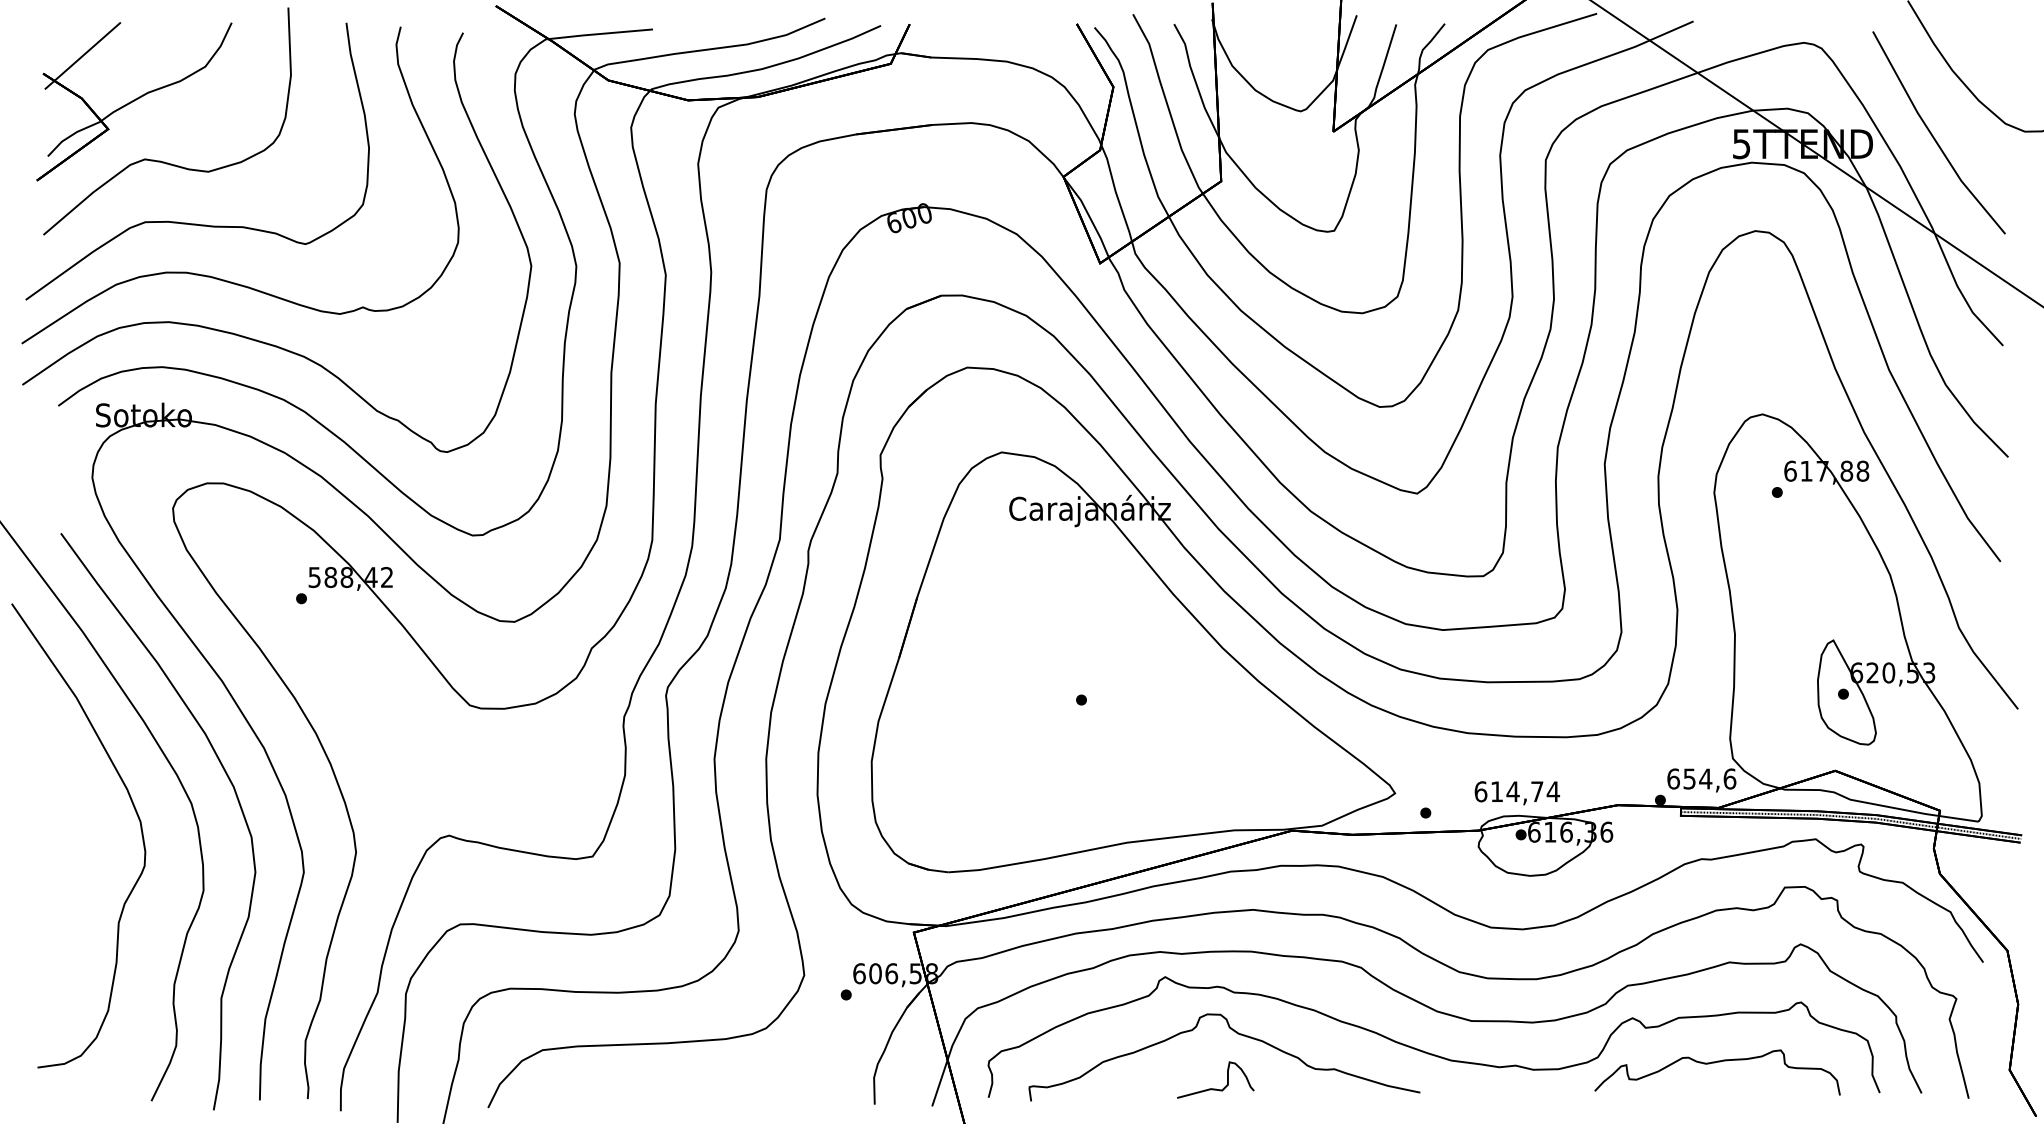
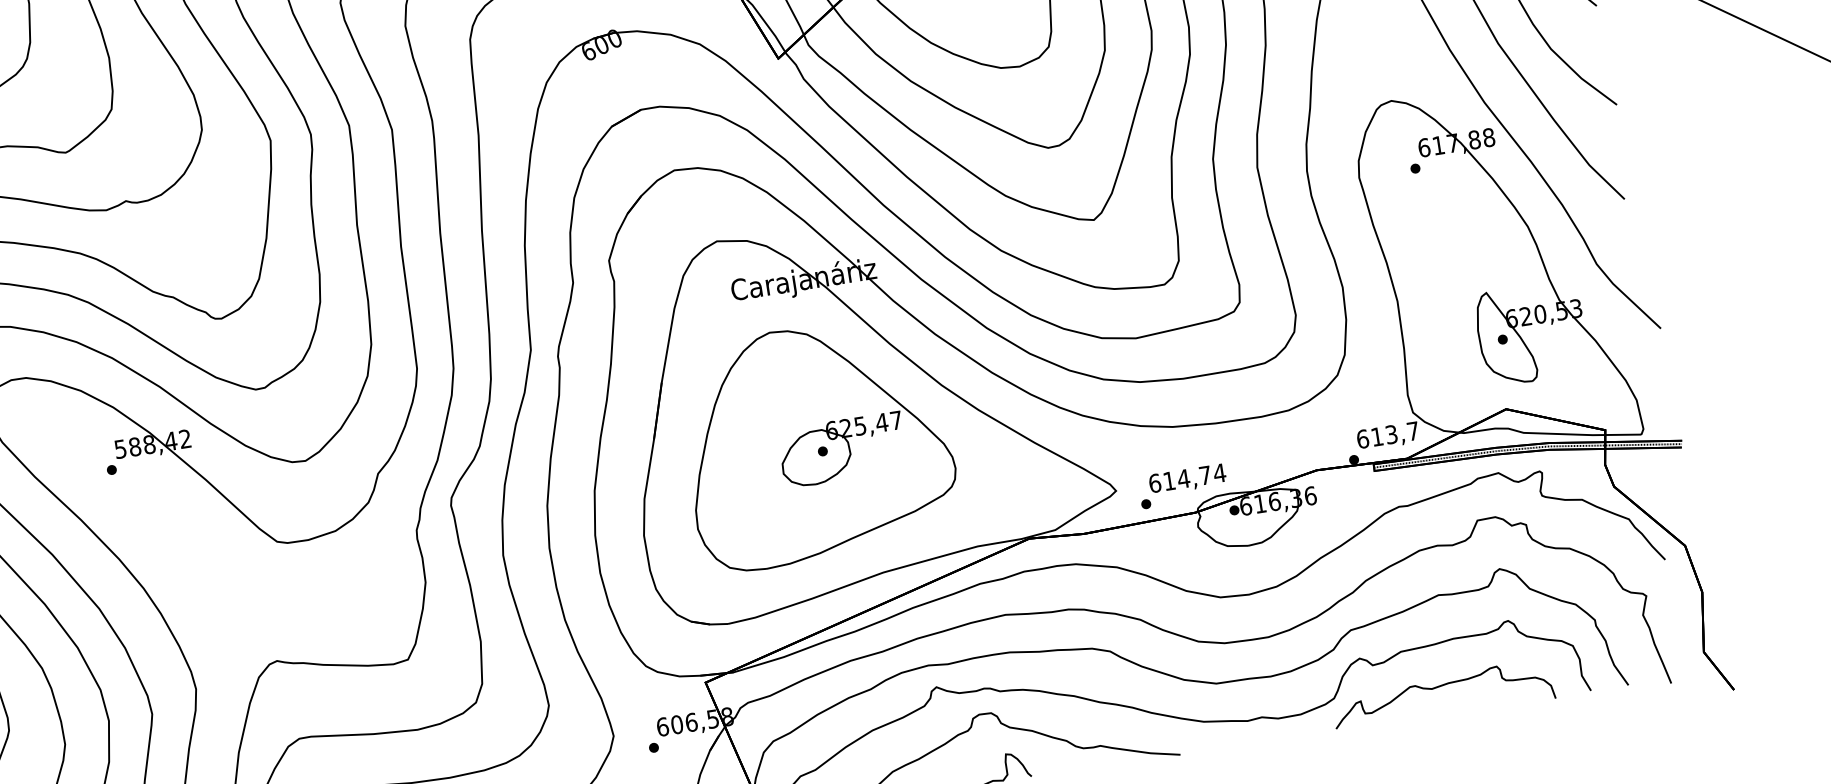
part: (1077, 689) -> (817, 442), added
text: (1709, 778) -> (1394, 433), 654,6 -> 613,7
text: (1516, 793) -> (1187, 479), moved

